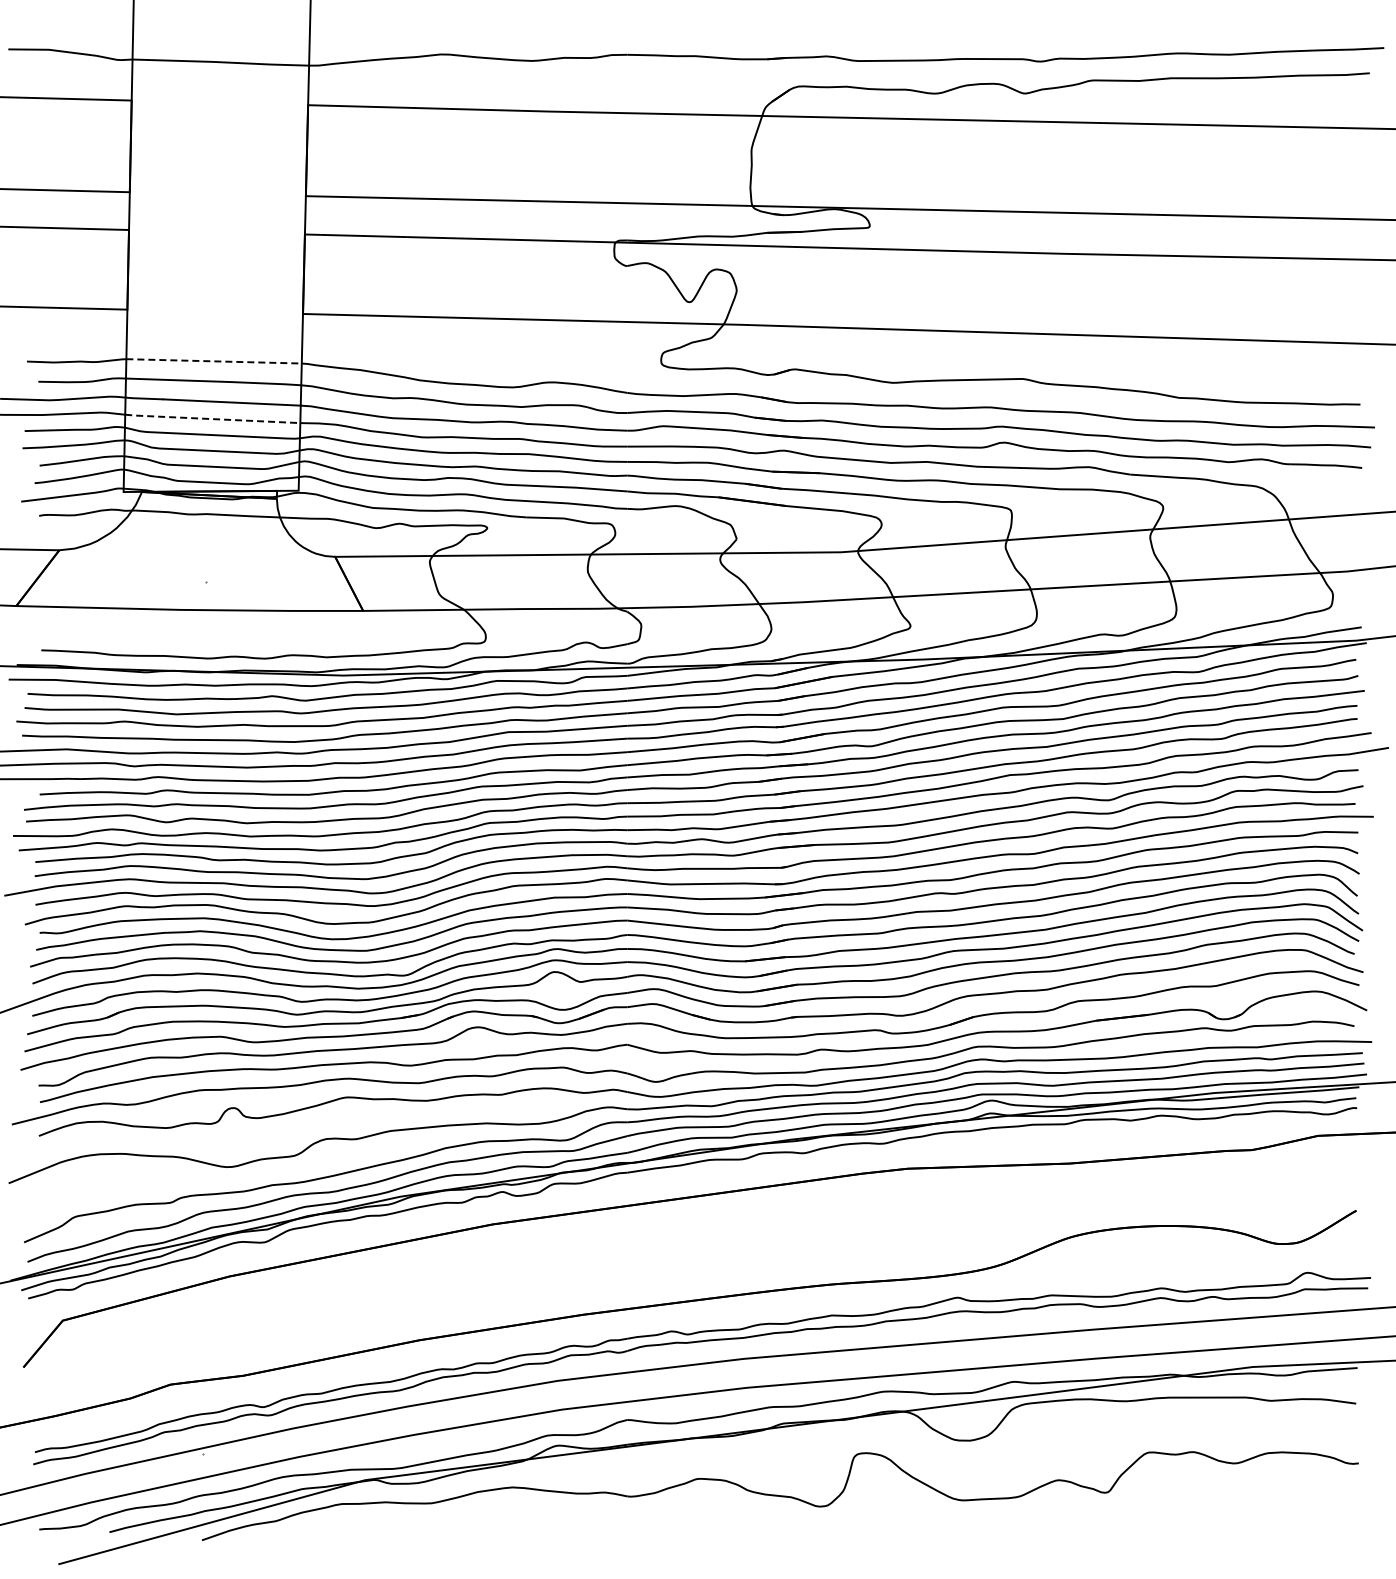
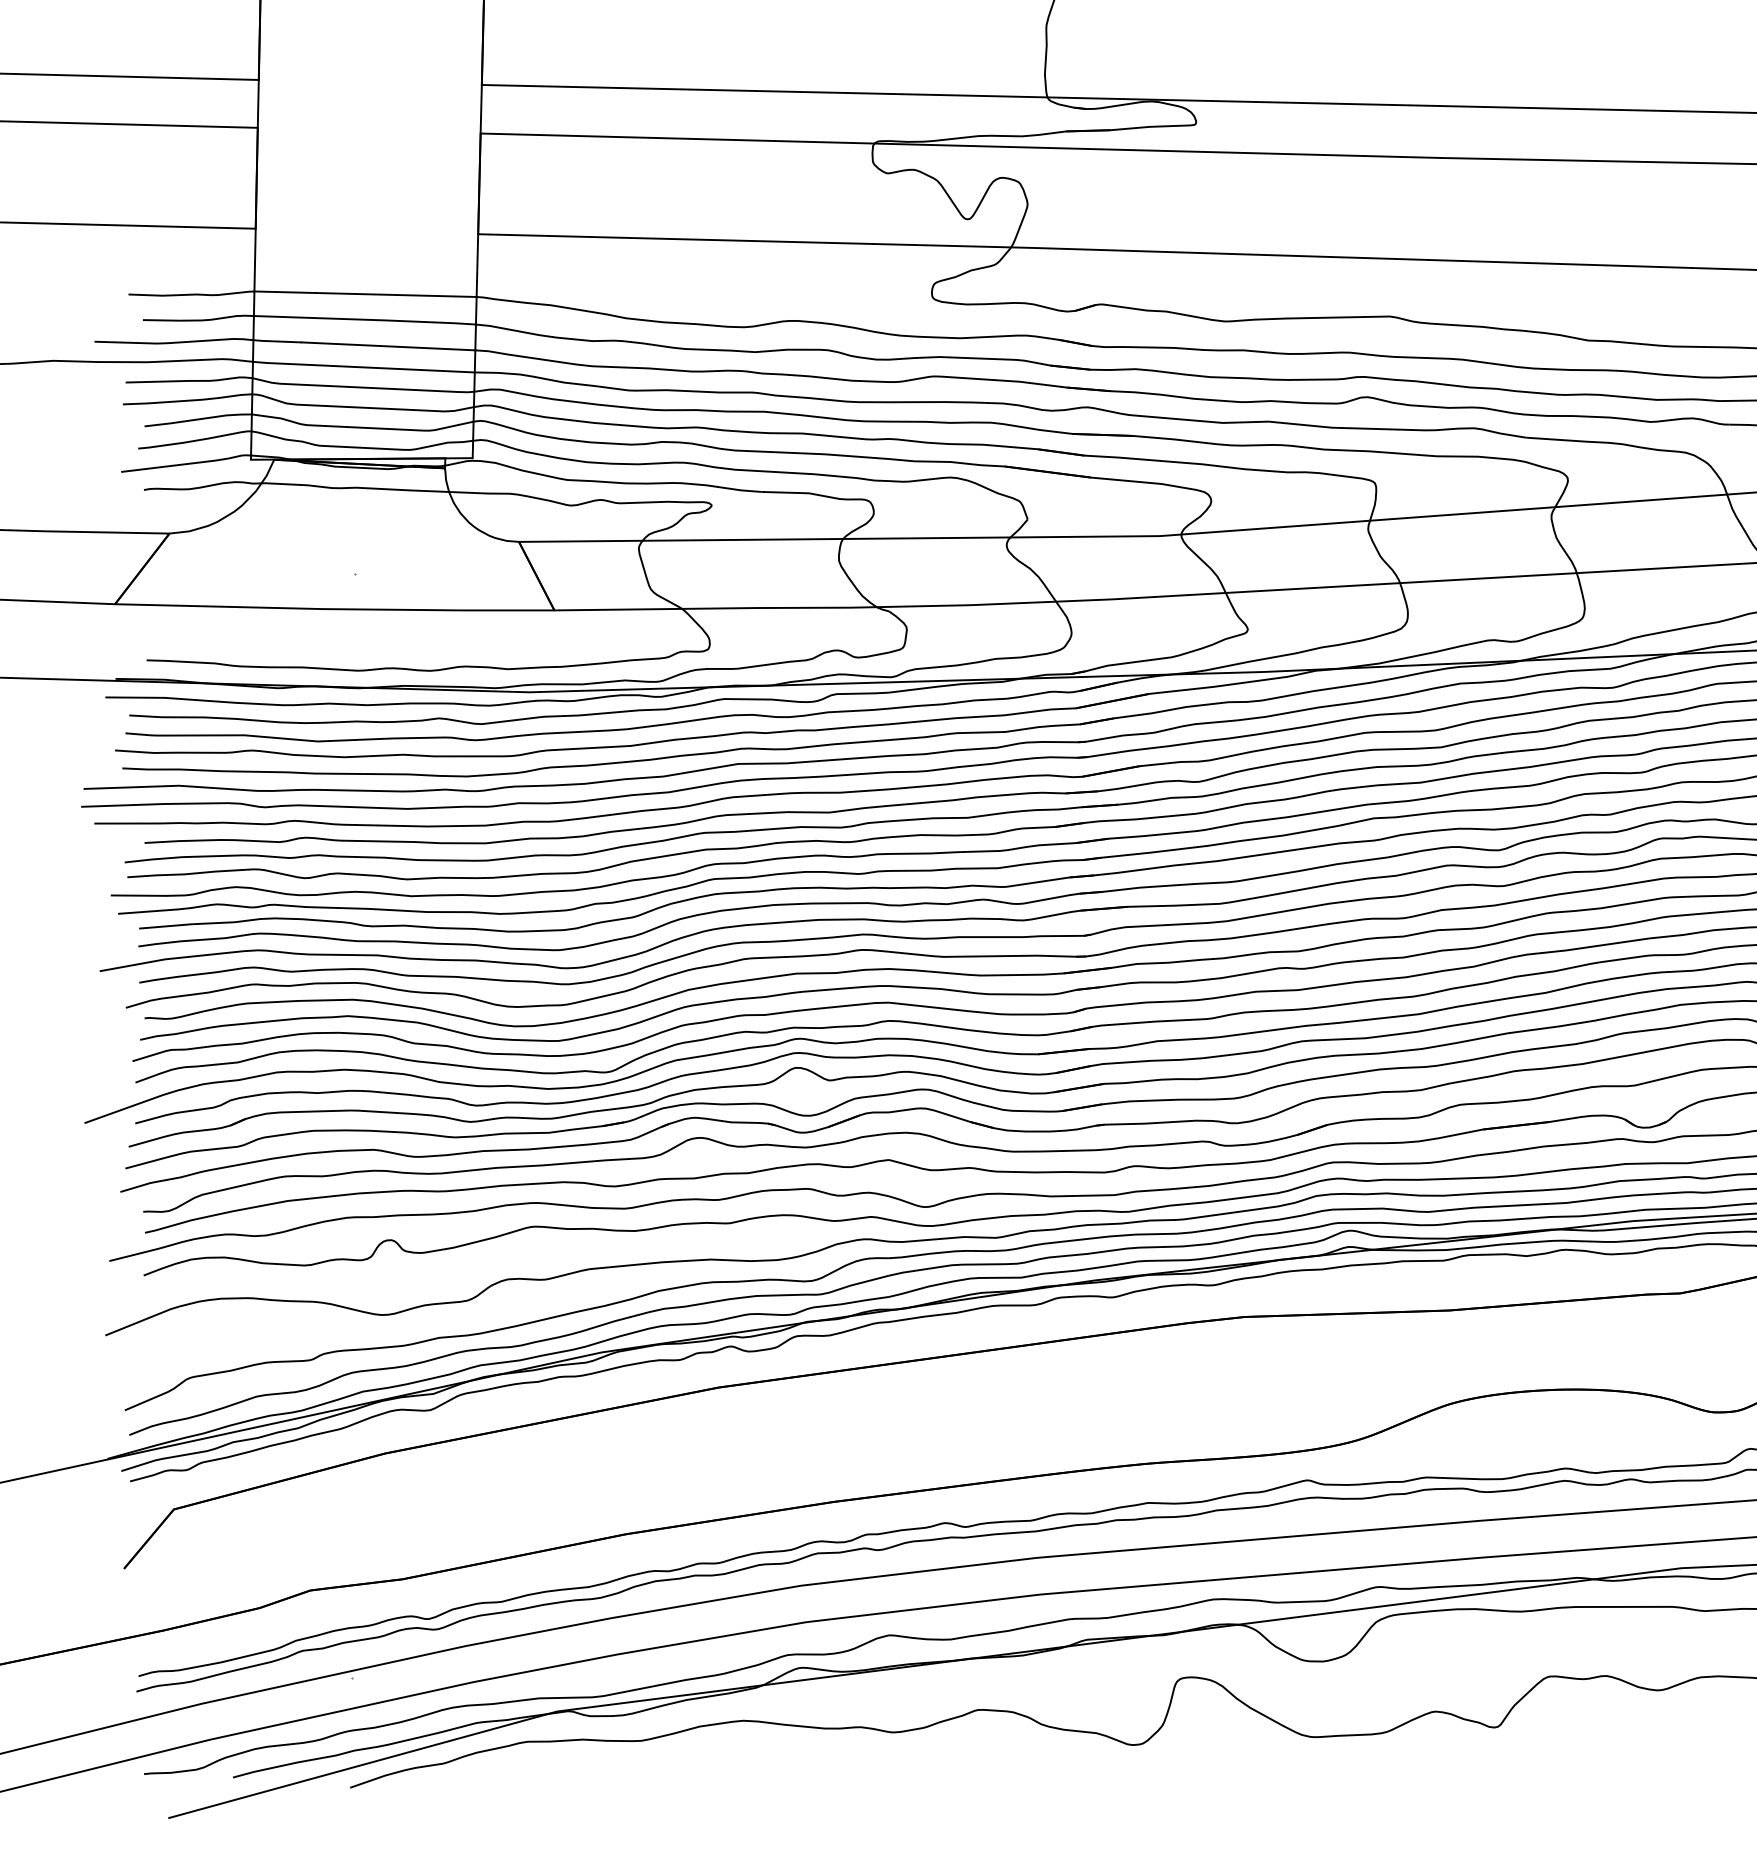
line: (214, 361) -> (366, 294), dashed -> solid
line: (212, 419) -> (363, 367), dashed -> solid

